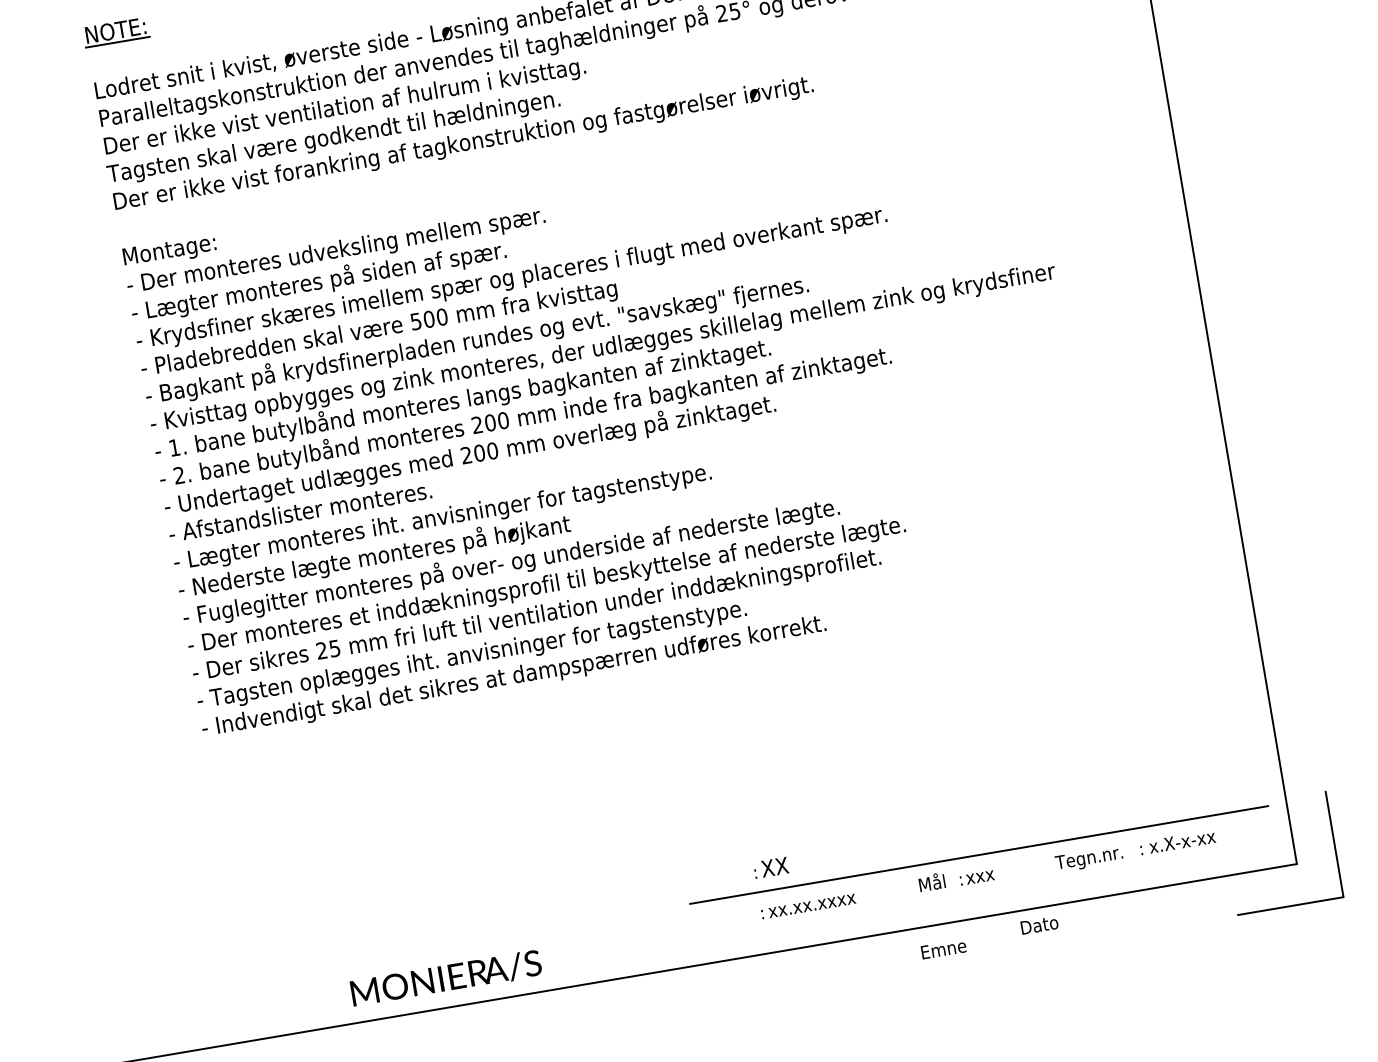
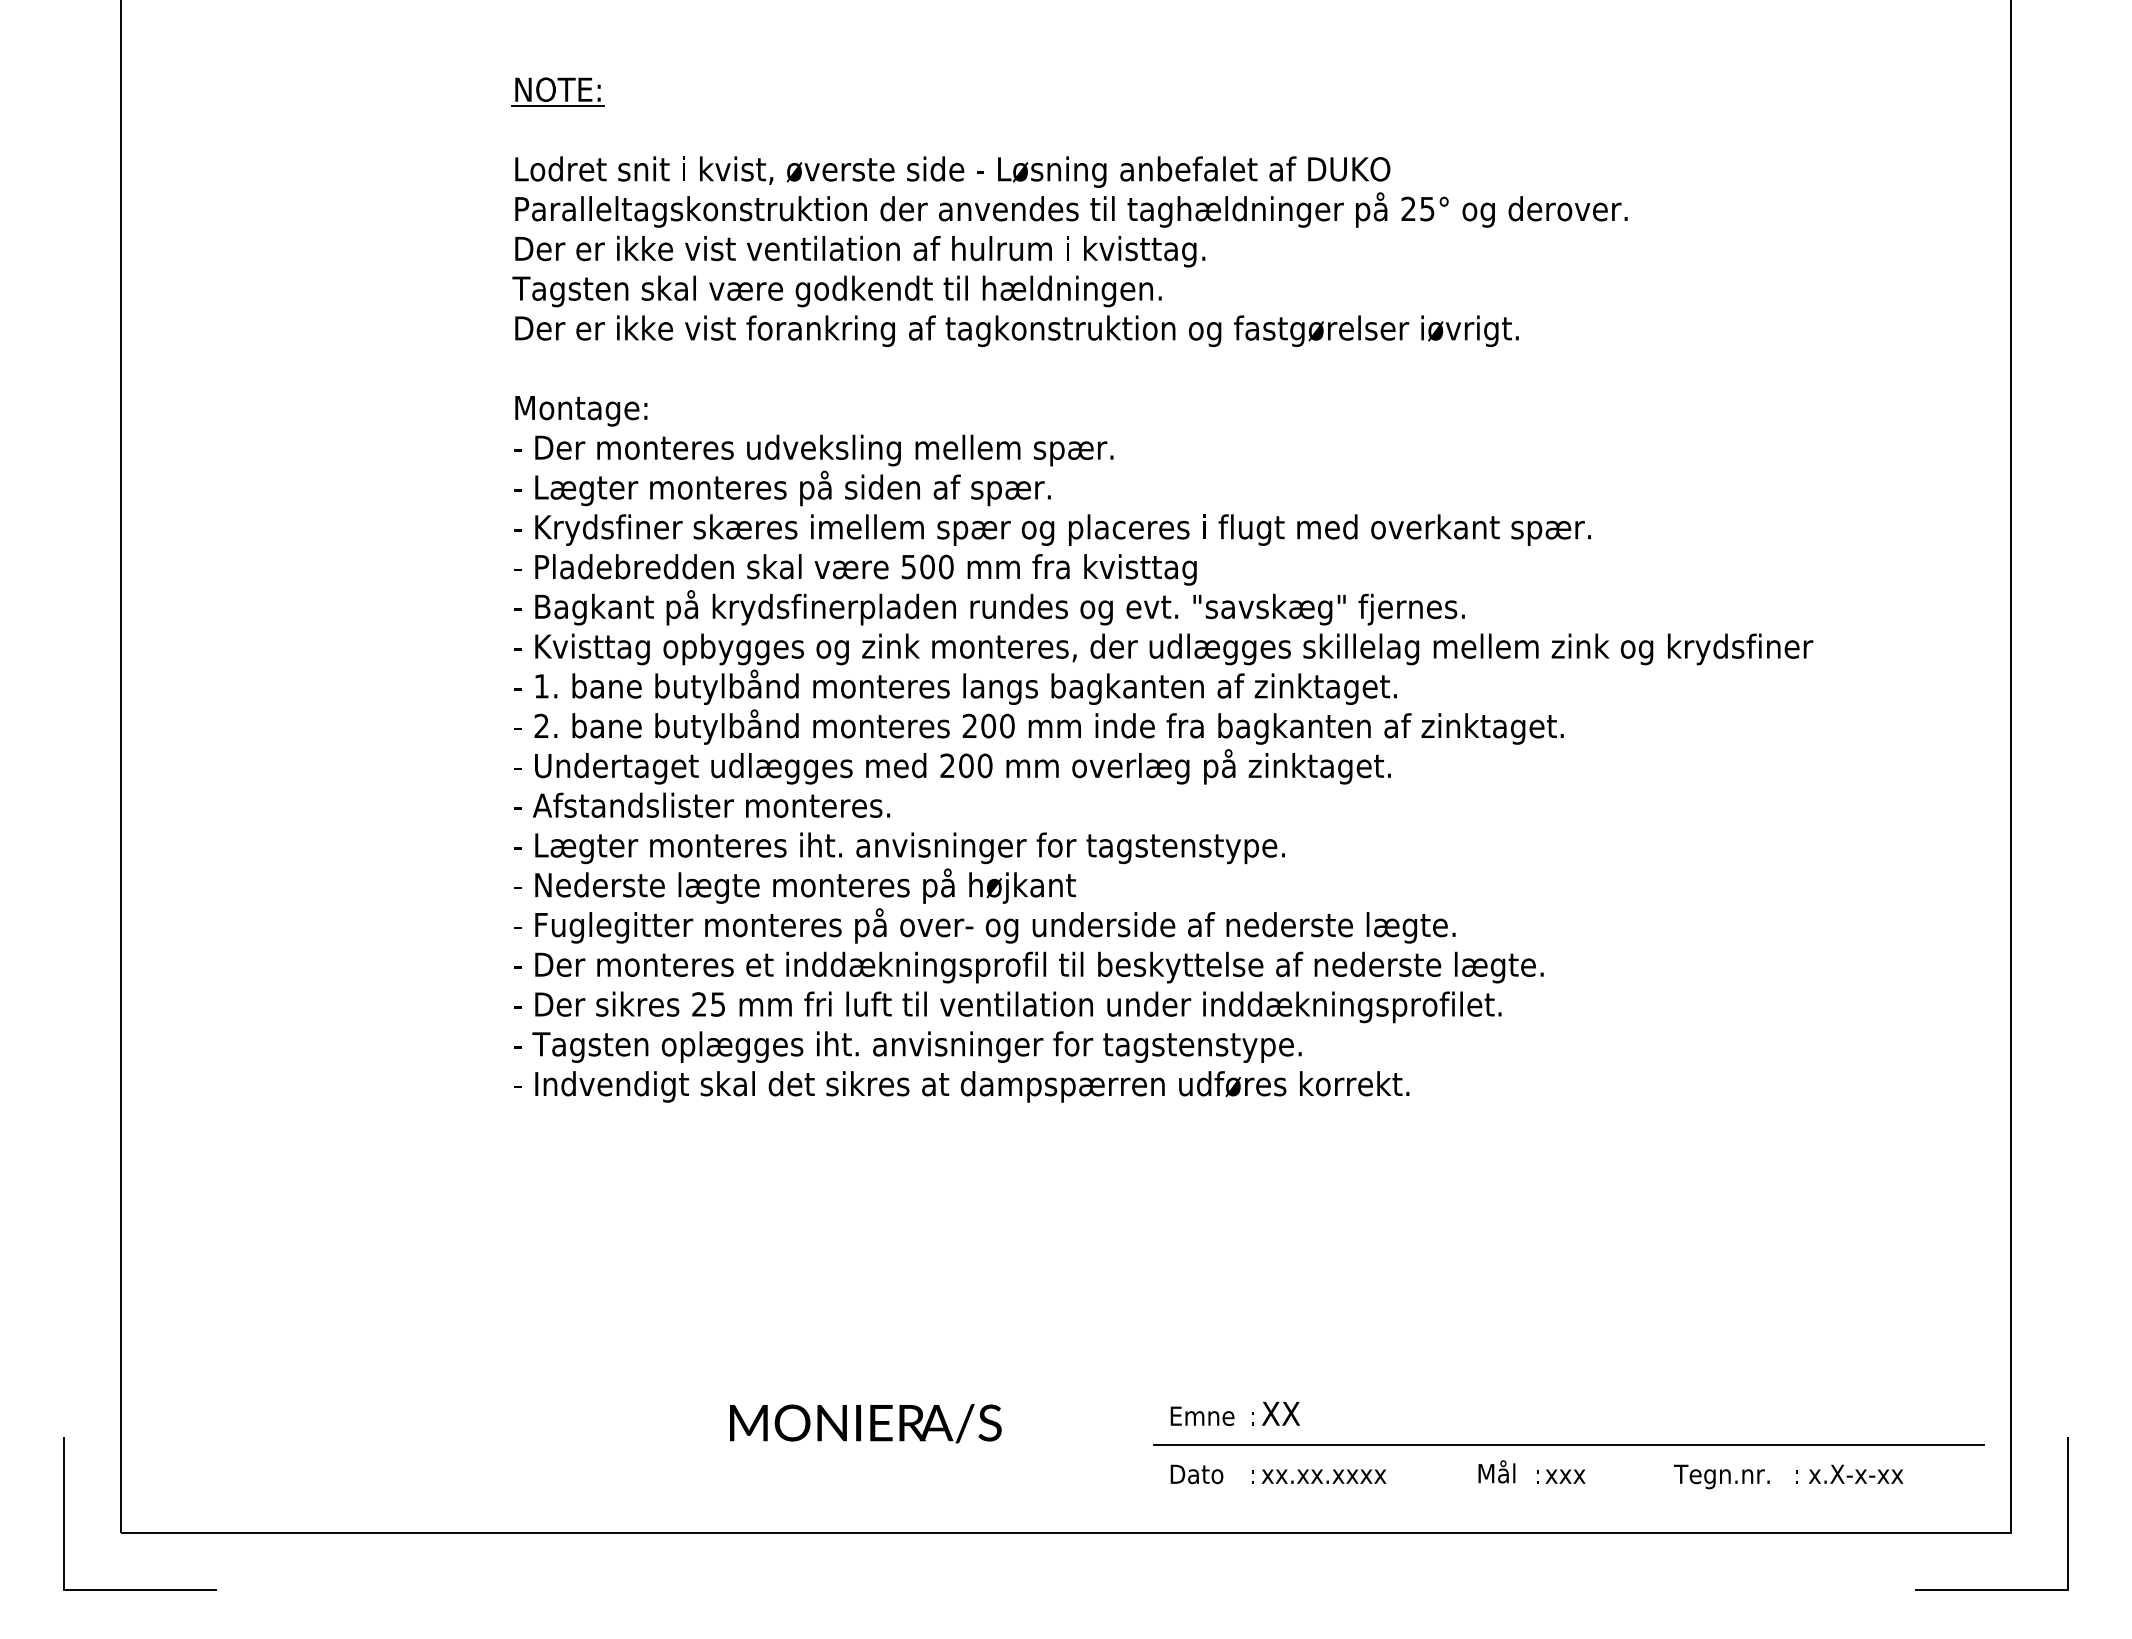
text: (1039, 925) -> (1196, 1474), moved
text: (943, 948) -> (1202, 1415), moved
text: (446, 978) -> (865, 1423), moved

